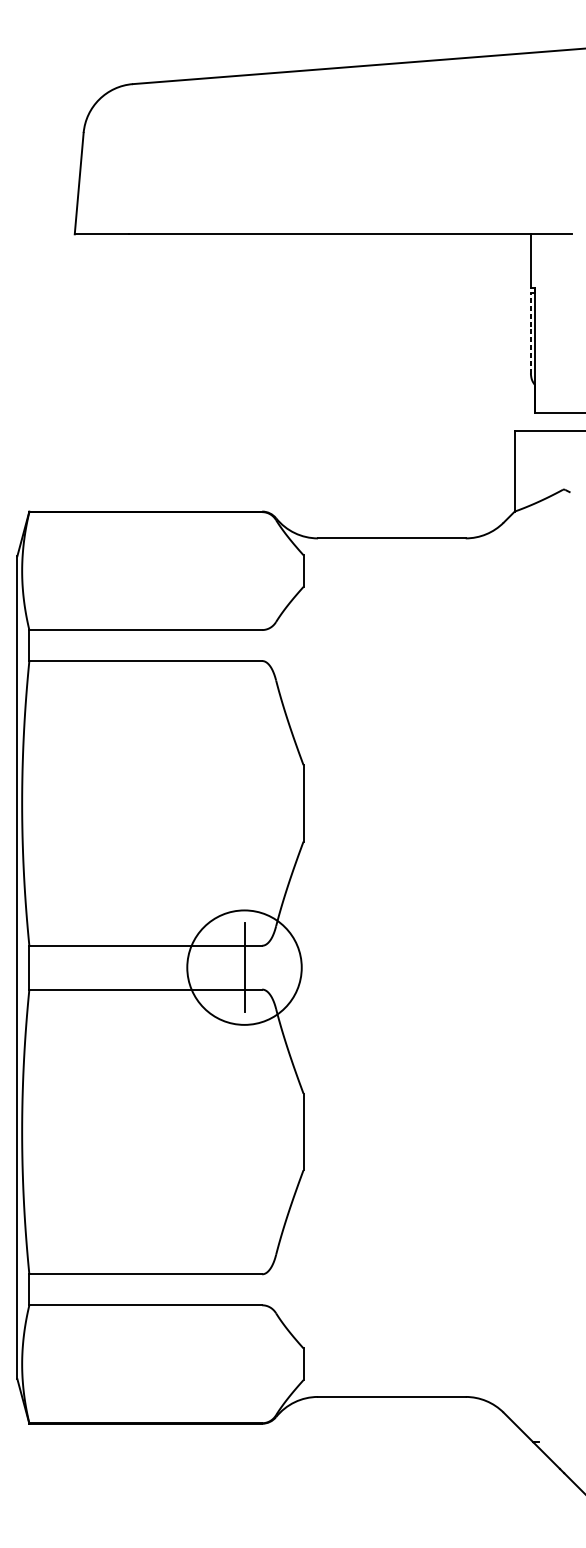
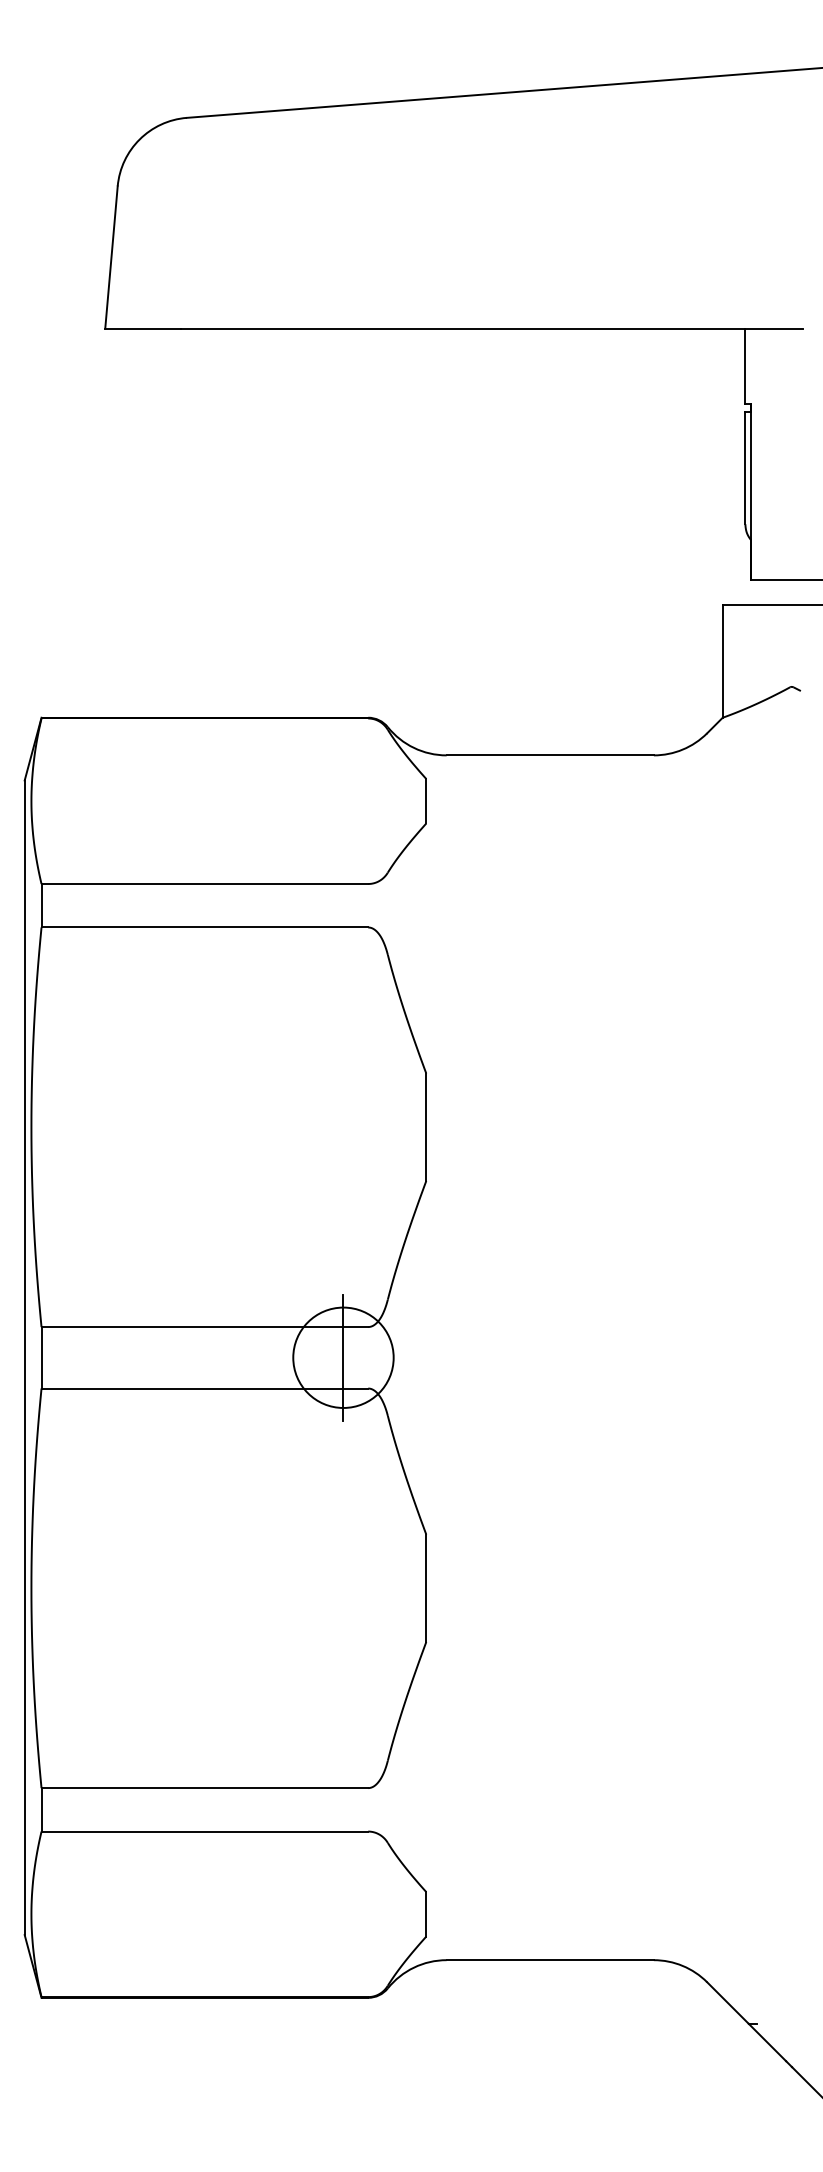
line: (531, 333) -> (745, 467), dashed -> solid
circle: (244, 967) -> (343, 1357), size x0.62

